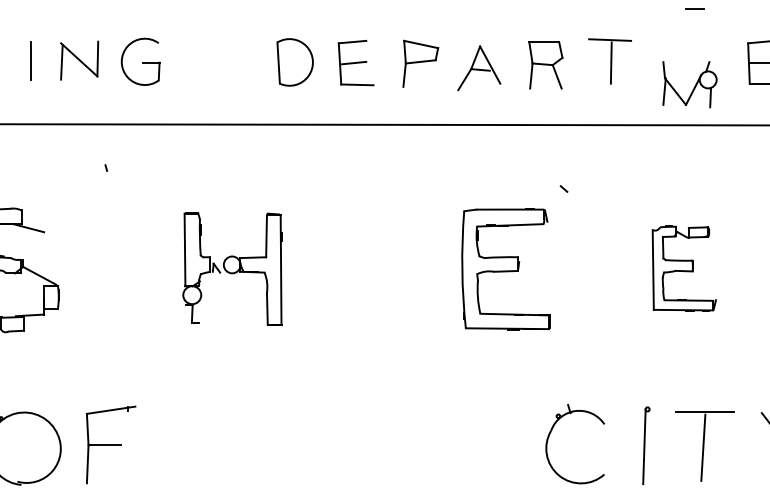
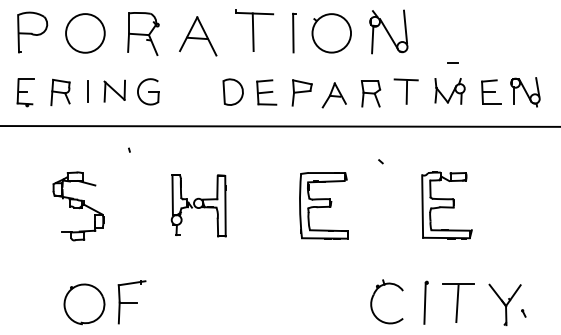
part: (688, 84) -> (449, 91), moved
part: (505, 268) -> (323, 205), moved
part: (683, 268) -> (446, 205), size x1.43

